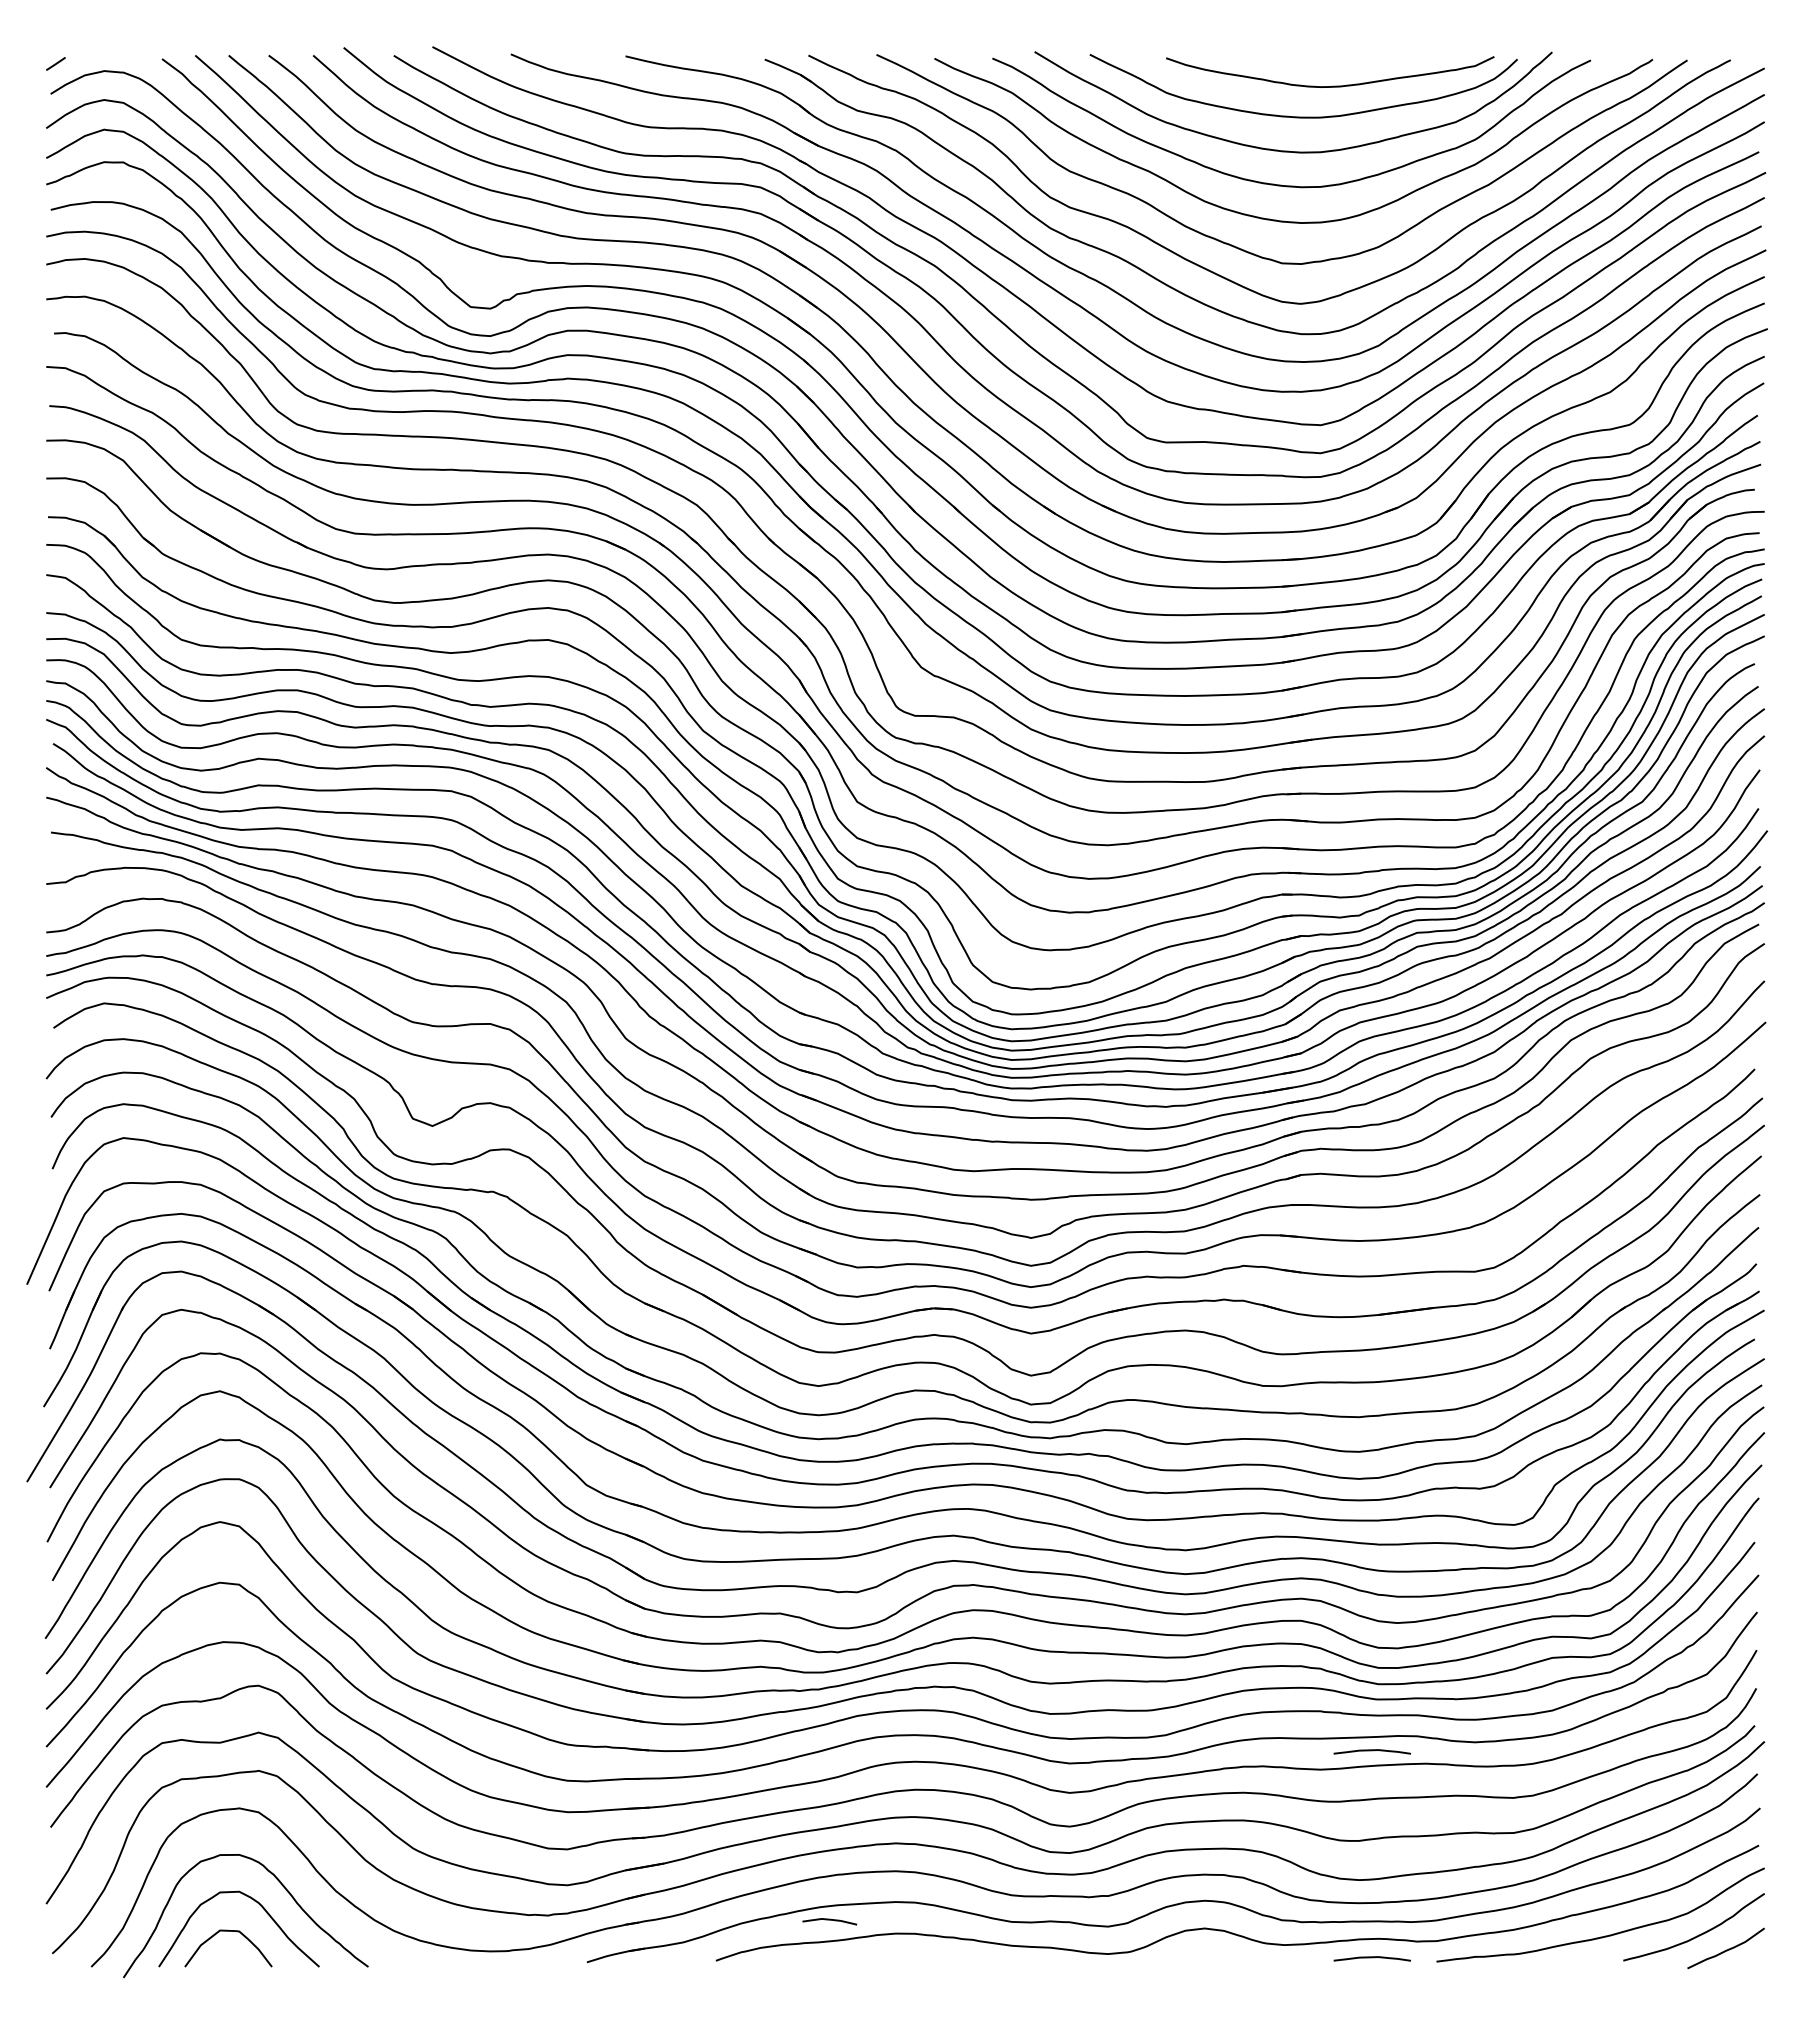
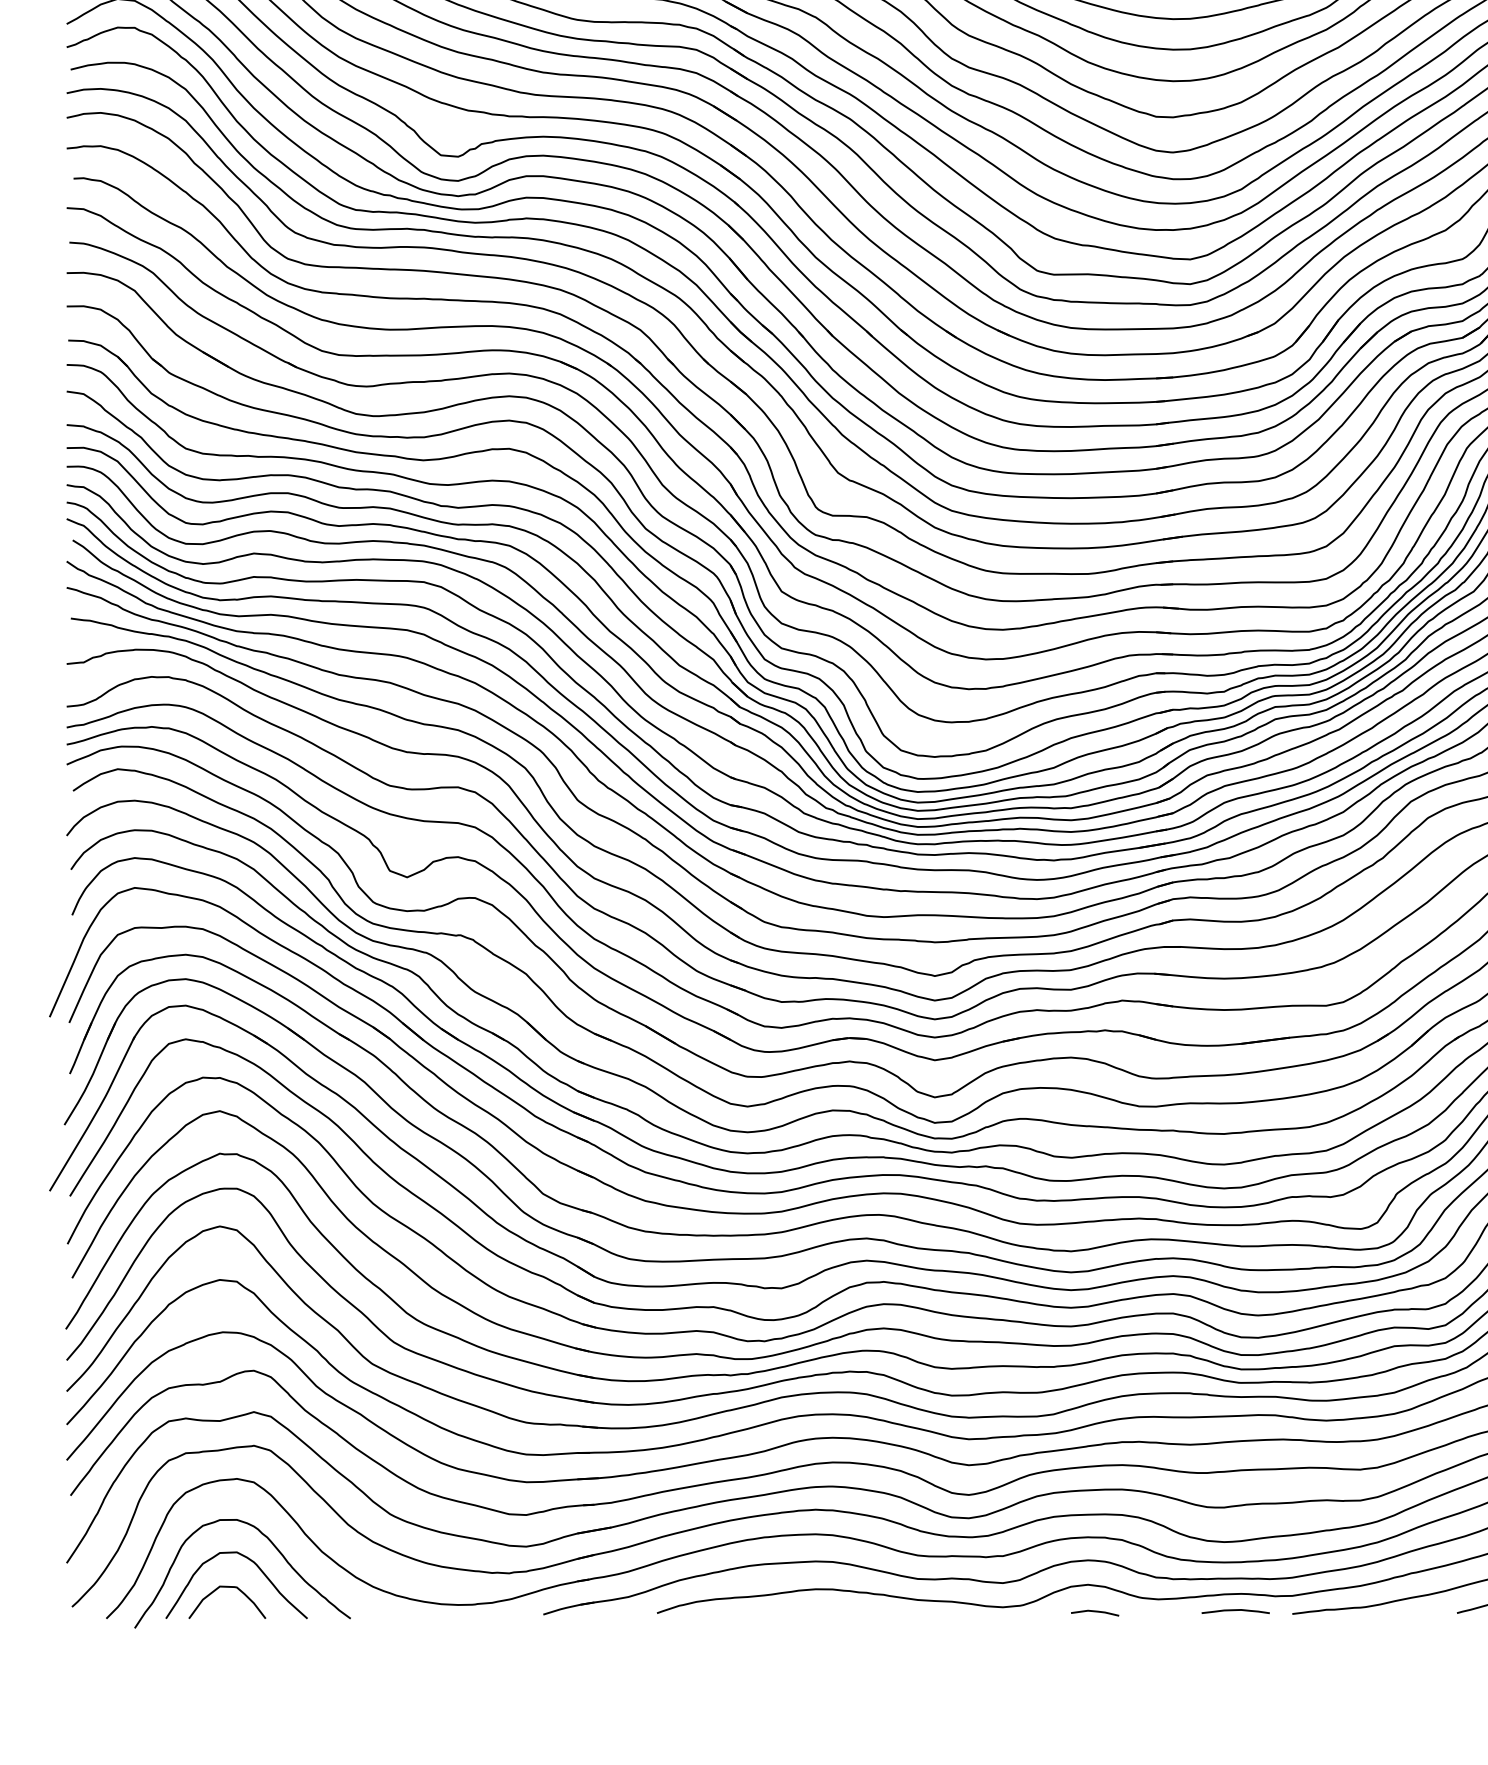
curve: (1371, 1751) -> (1235, 1428), removed
line: (829, 1920) -> (1094, 1612), moved

